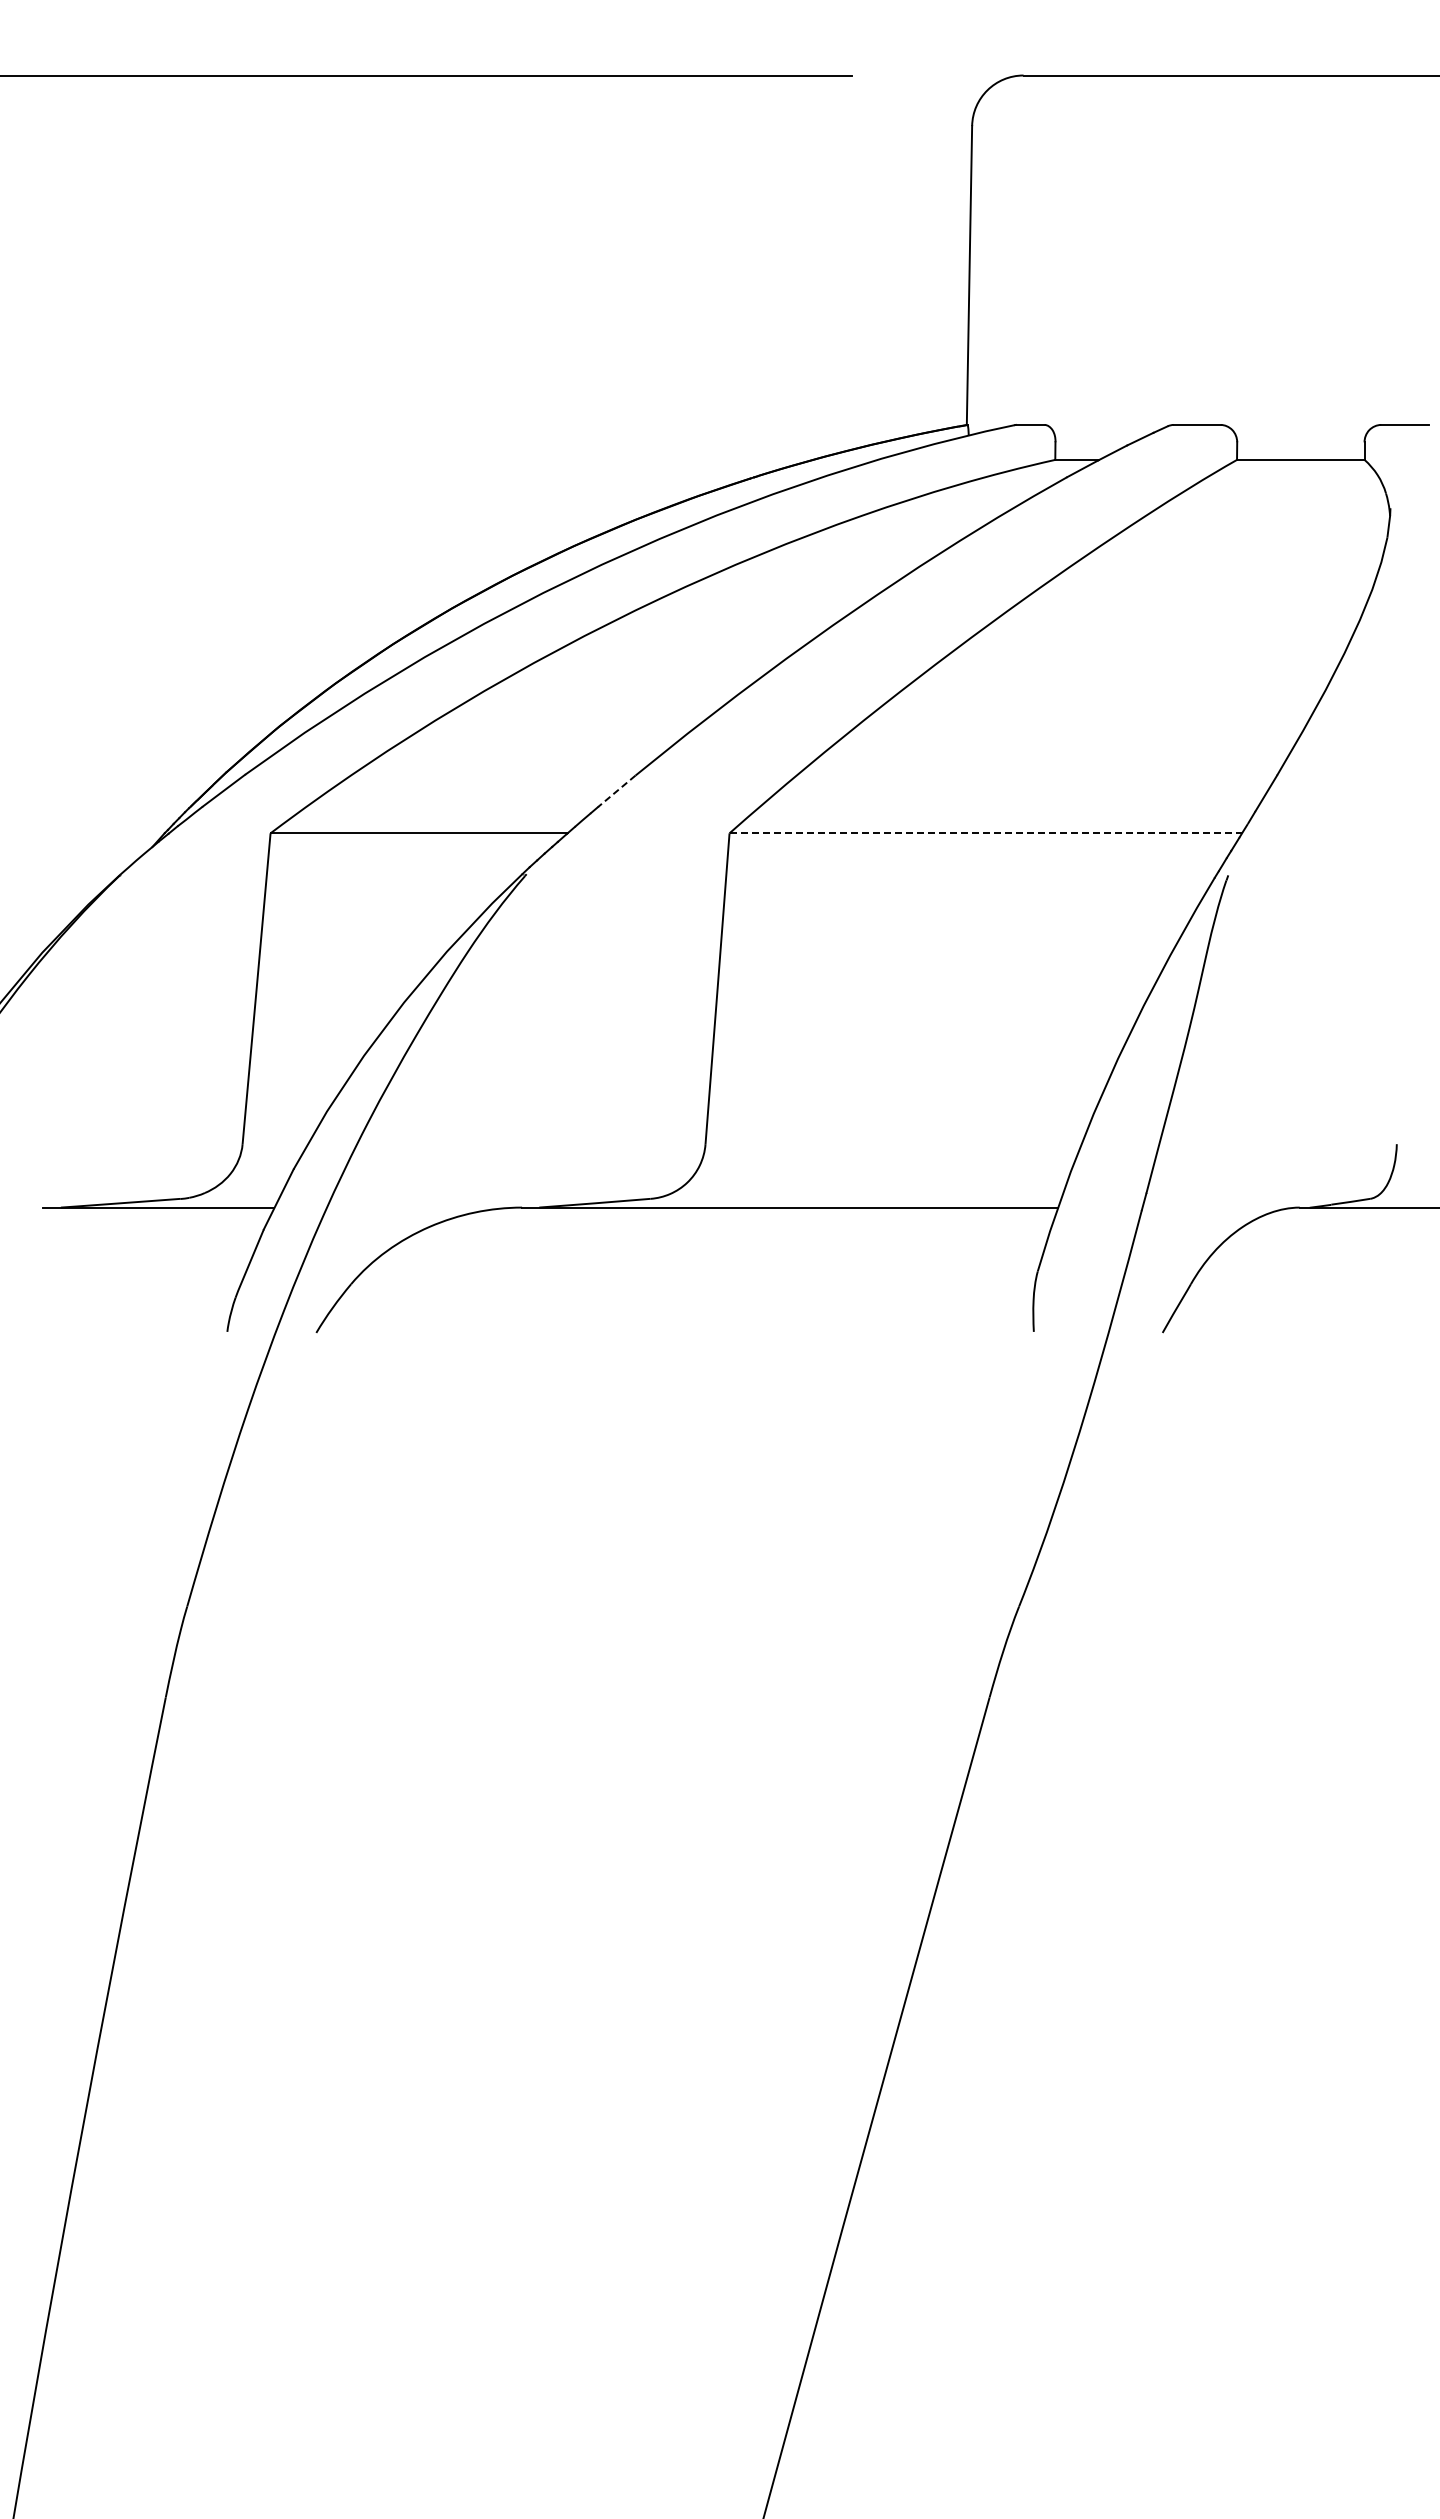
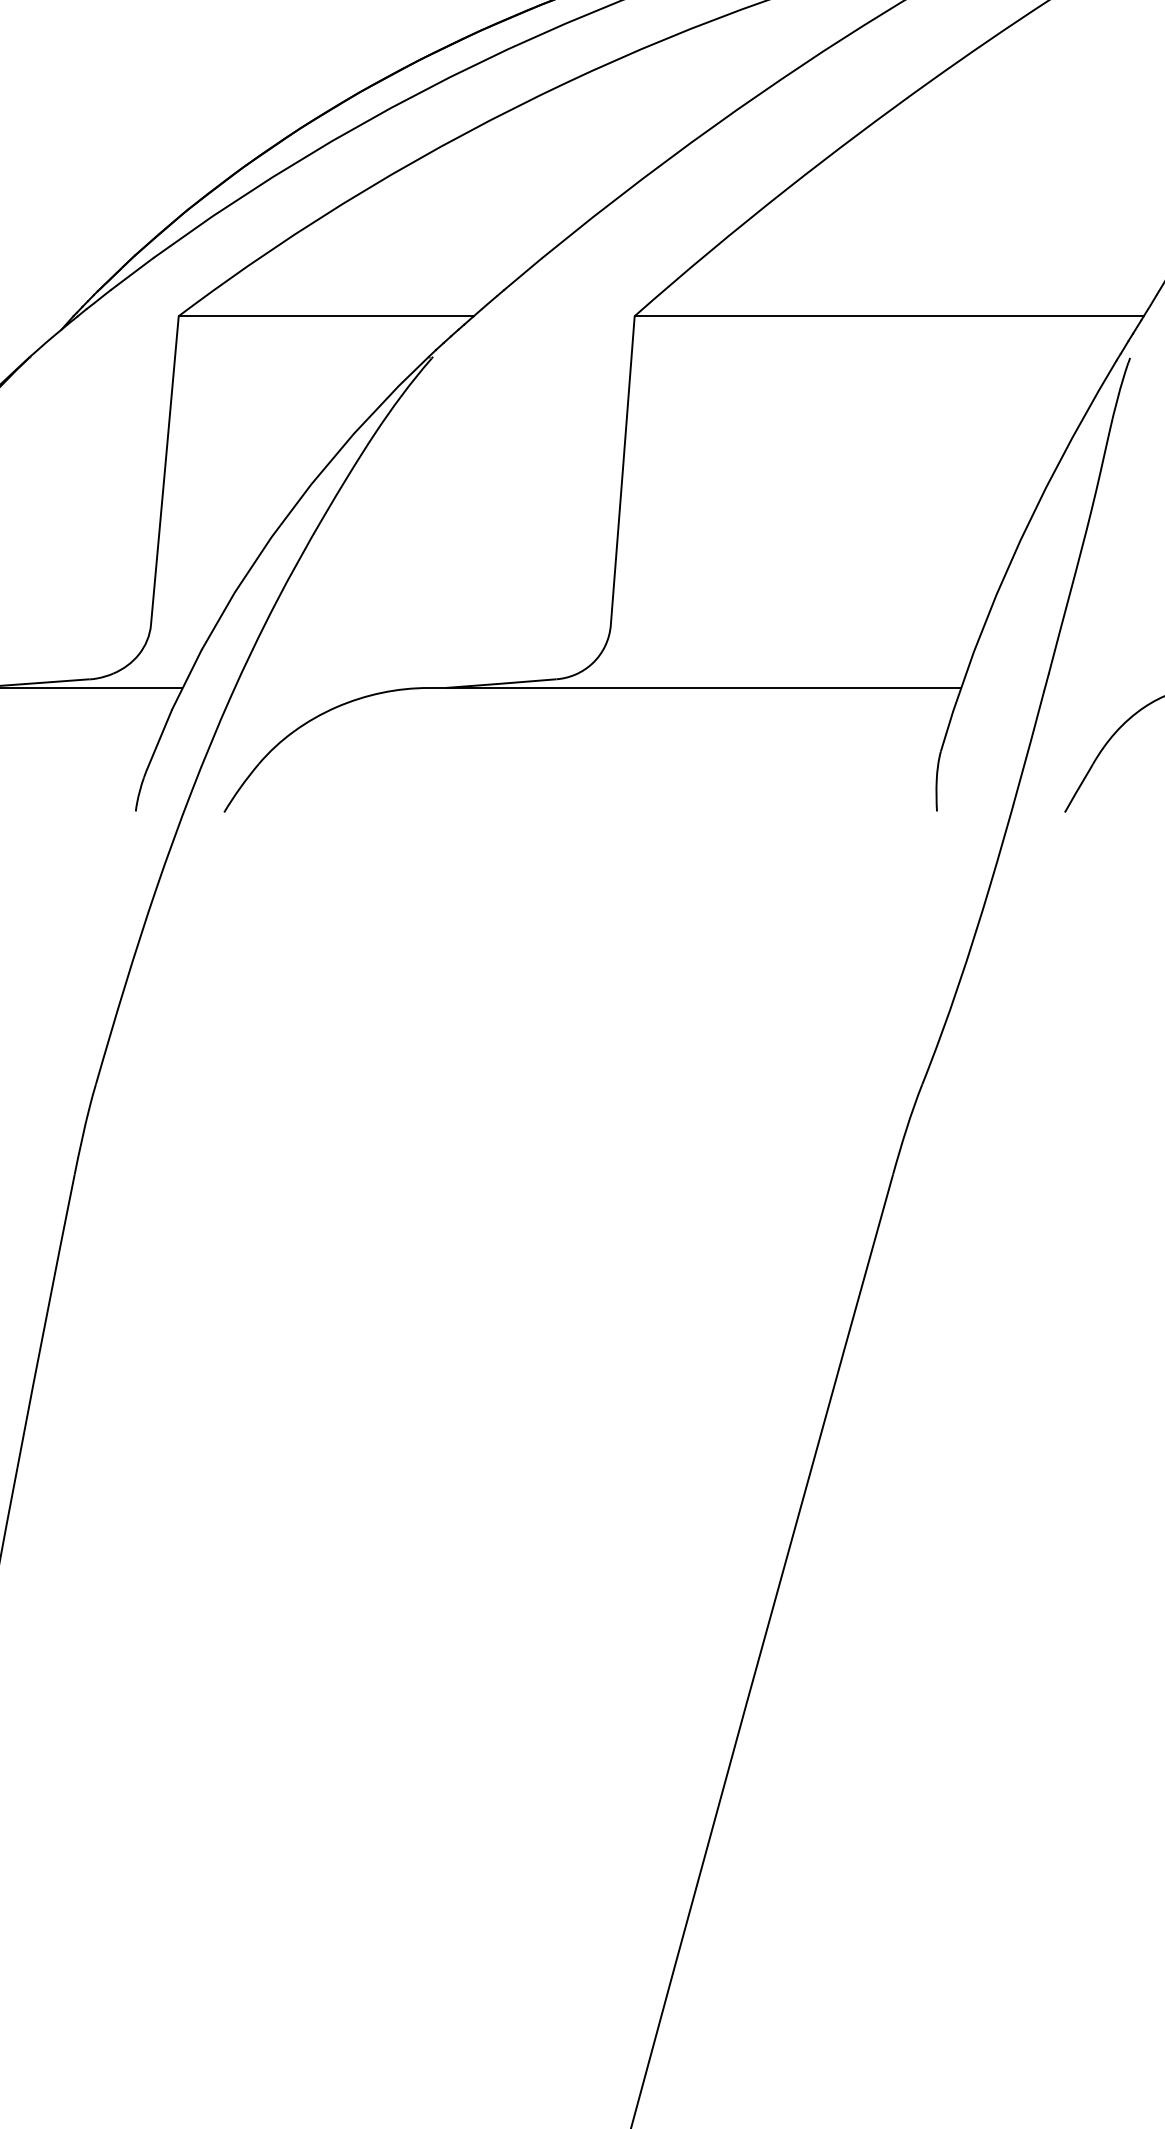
line: (616, 791) -> (522, 274), dashed -> solid
line: (986, 833) -> (889, 316), dashed -> solid

